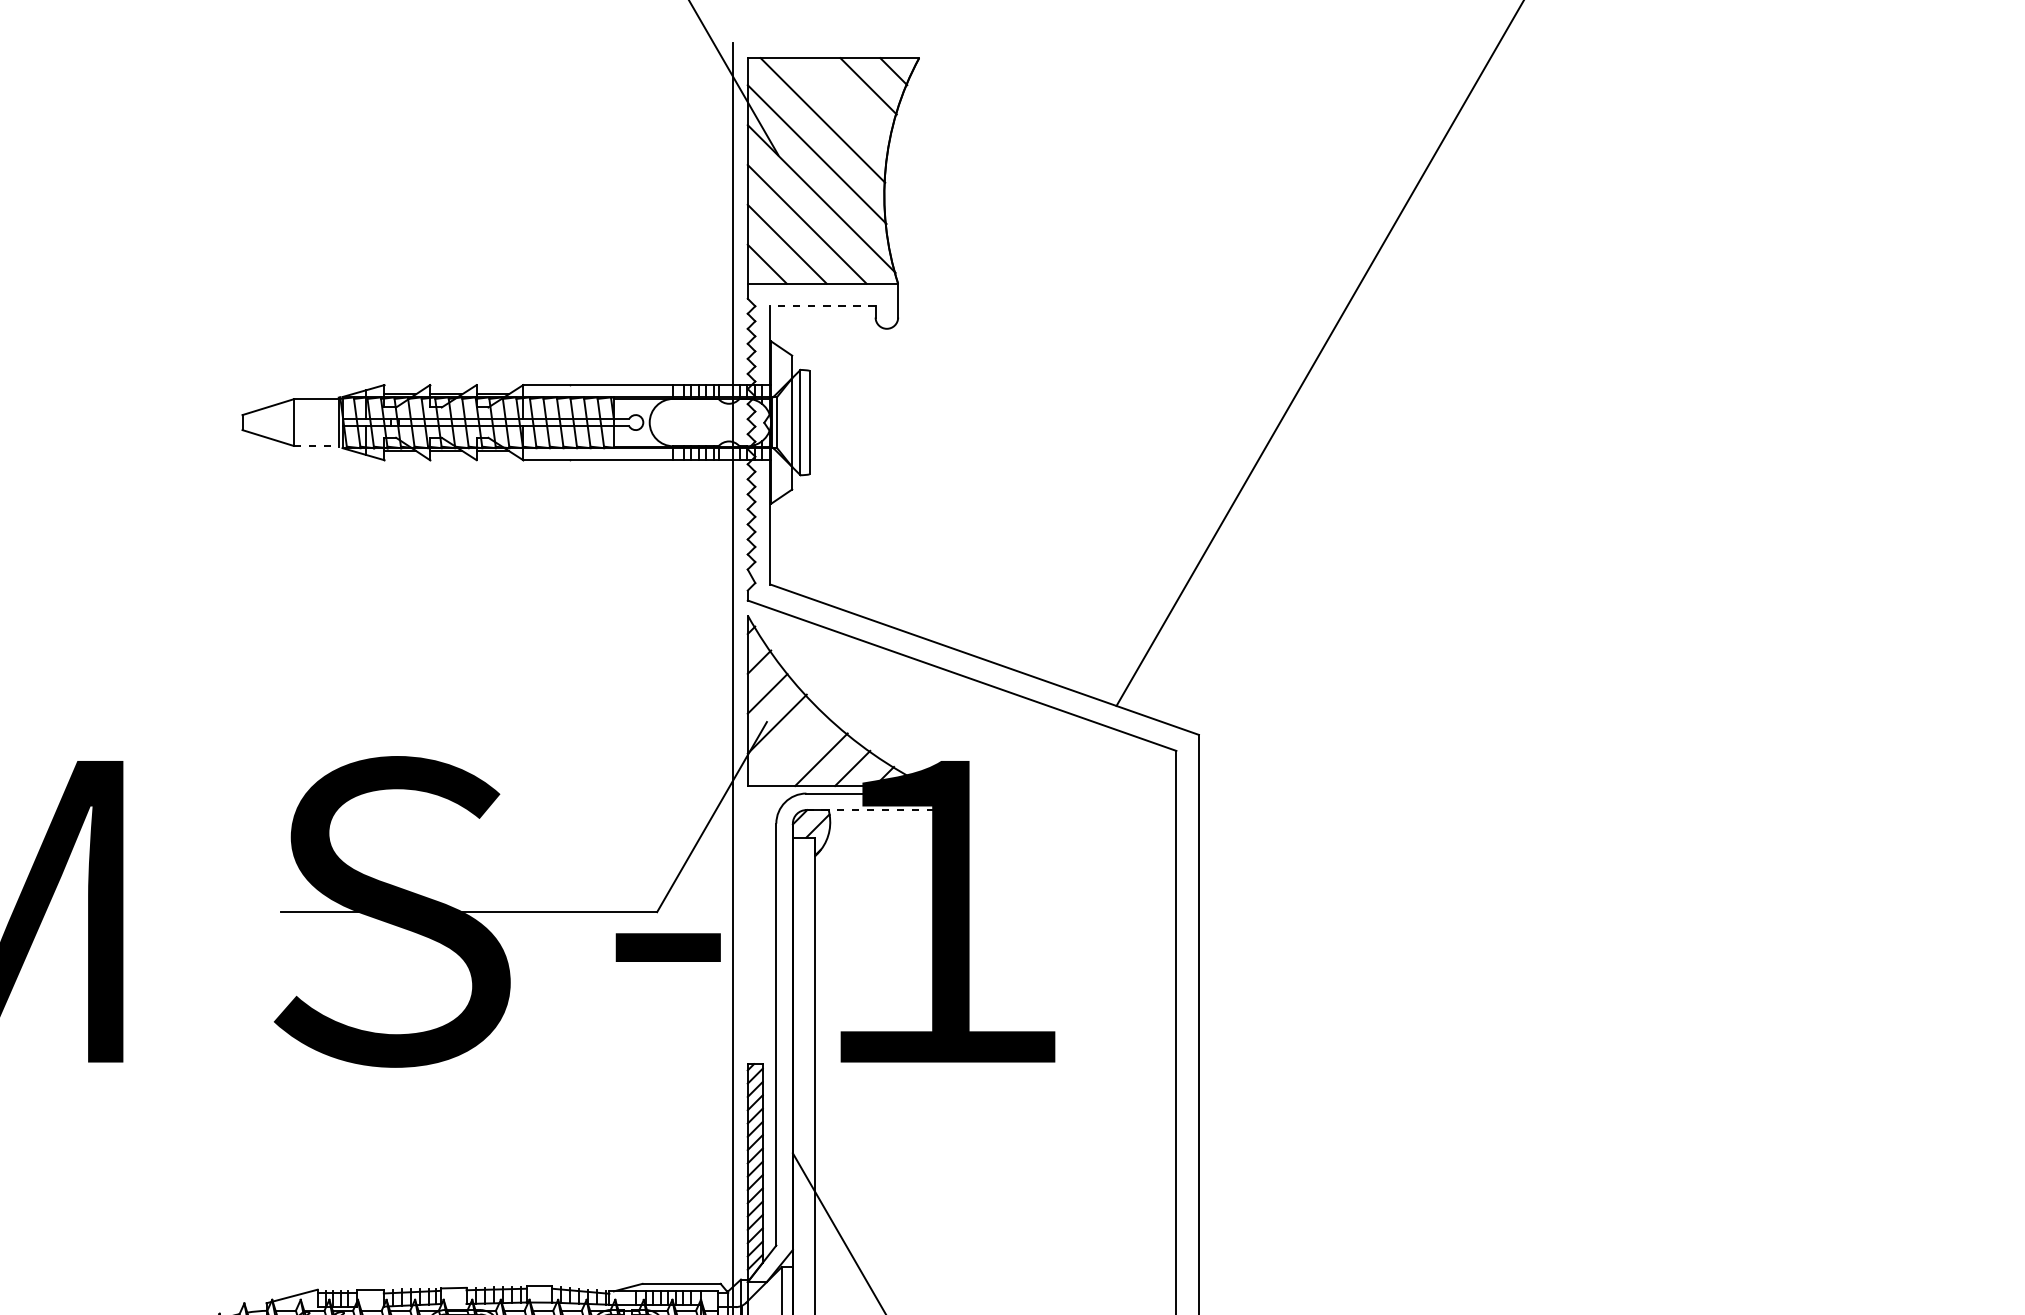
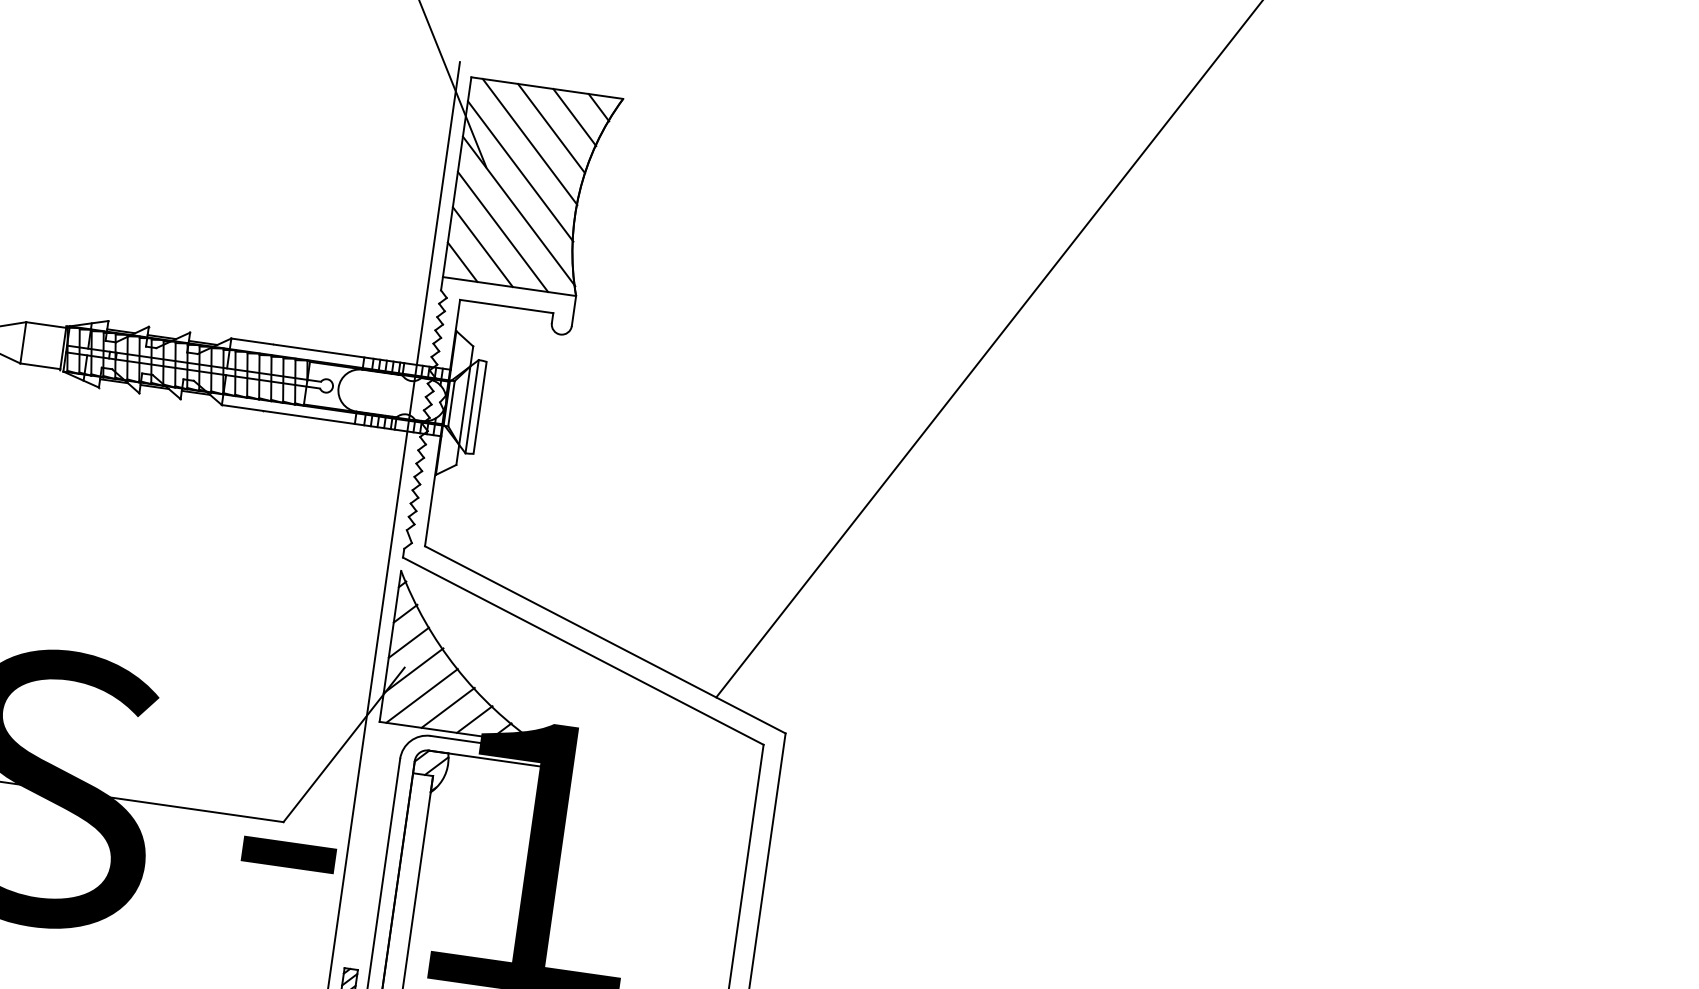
line: (844, 102) -> (551, 128), added
line: (822, 306) -> (506, 306), dashed -> solid
line: (316, 445) -> (40, 365), dashed -> solid
line: (790, 750) -> (421, 695), added
line: (875, 810) -> (489, 759), dashed -> solid

